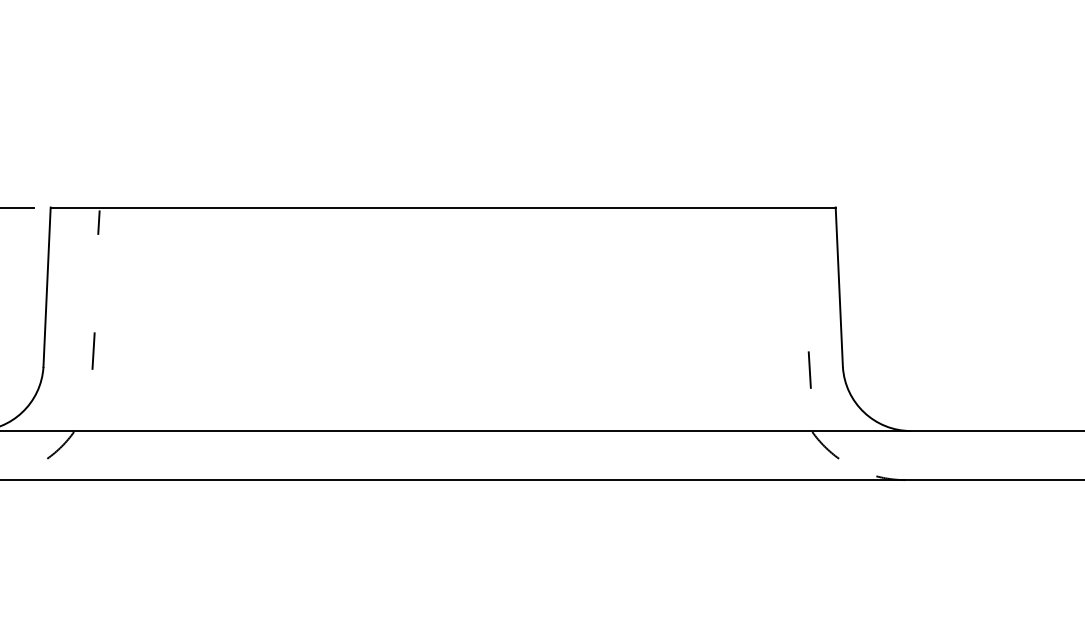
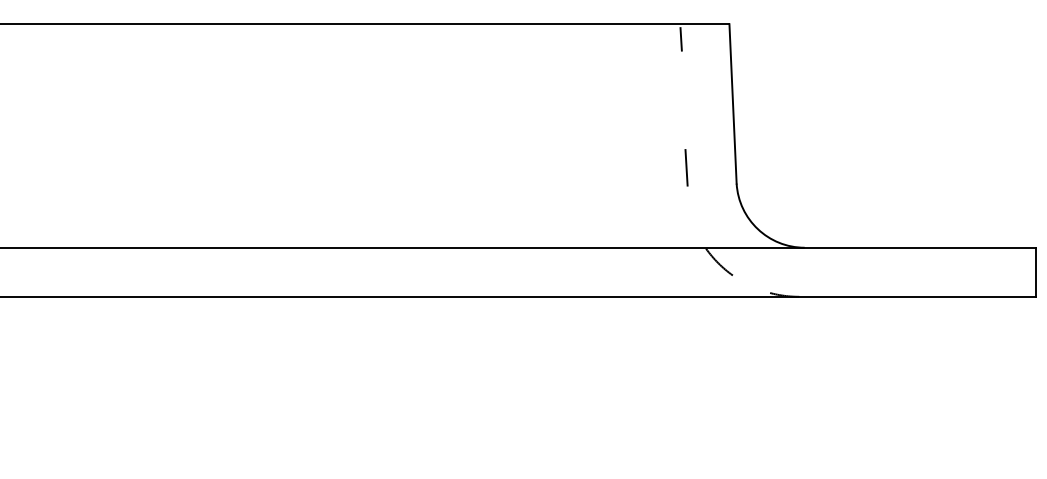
line: (787, 222) -> (681, 39), added
line: (809, 369) -> (686, 167), moved

